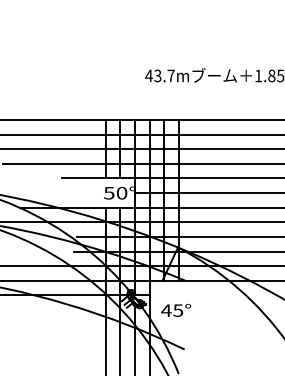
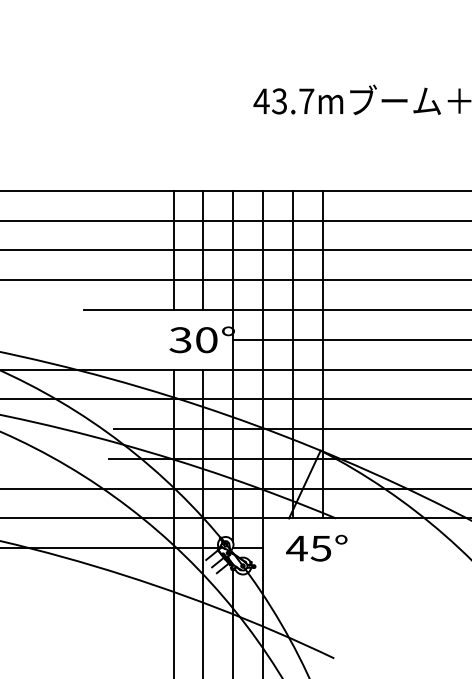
text: (109, 192) -> (181, 338), 50° -> 30°
text: (176, 310) -> (317, 548), moved

